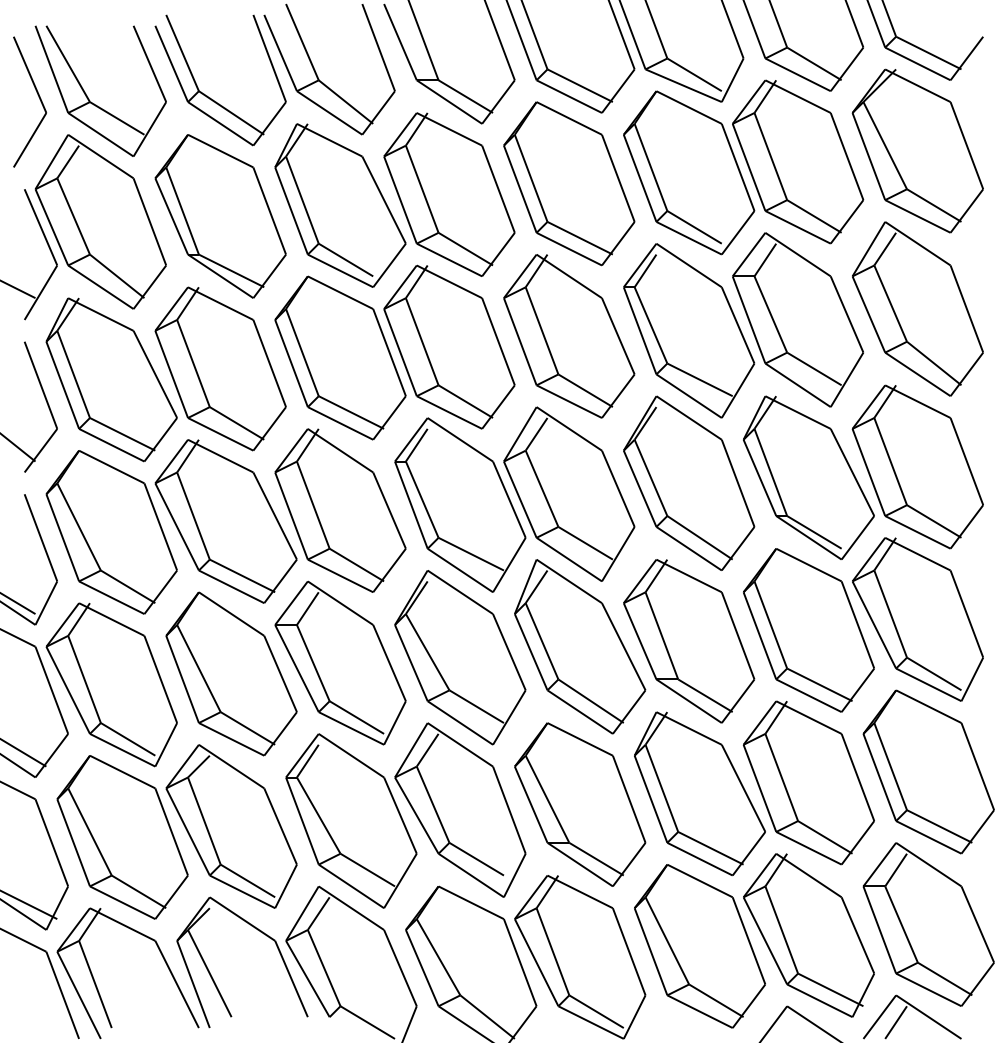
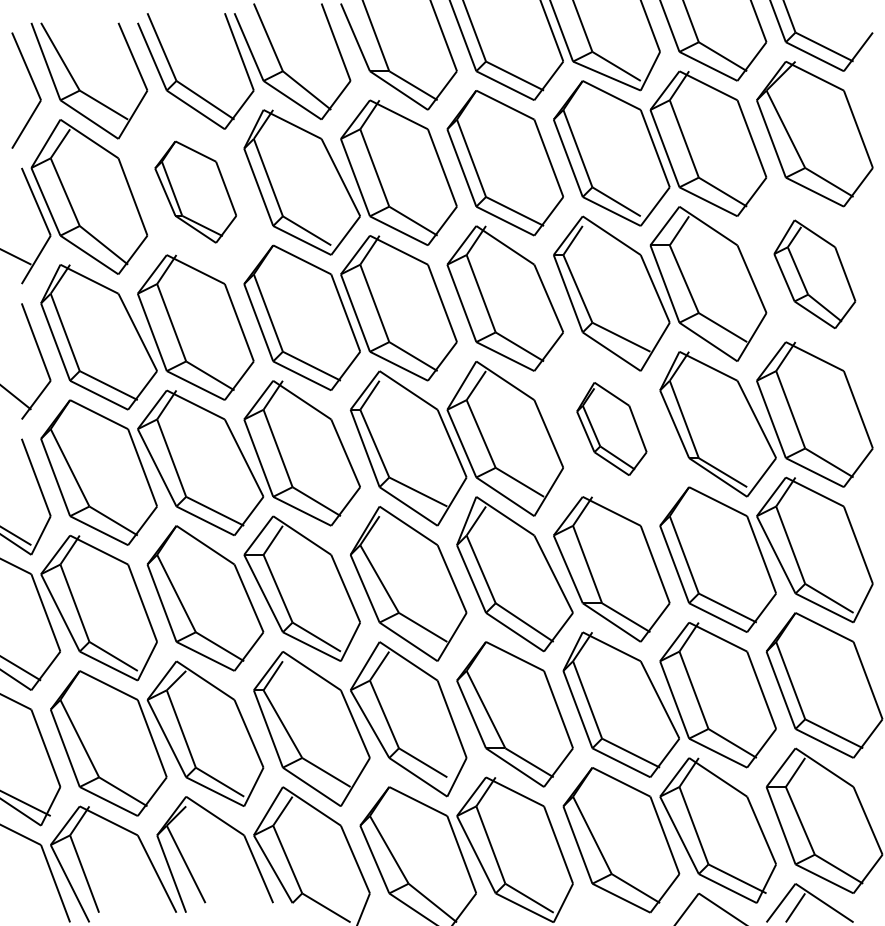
part: (220, 216) -> (195, 192), size x0.7
part: (917, 308) -> (814, 273), size x0.7
part: (689, 482) -> (612, 428), size x0.6

